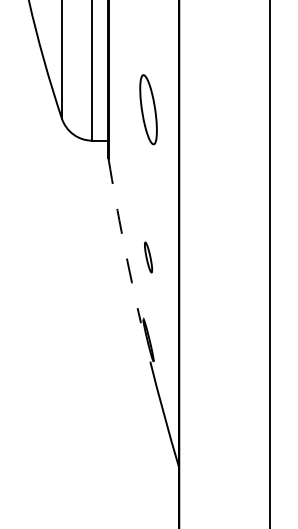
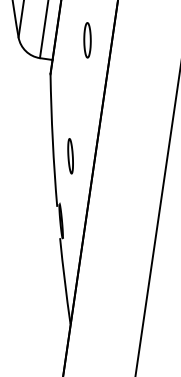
part: (148, 109) -> (87, 40), size x0.62
arc: (123, 241) -> (52, 140), dashed -> solid
part: (148, 257) -> (70, 156), size x1.43

